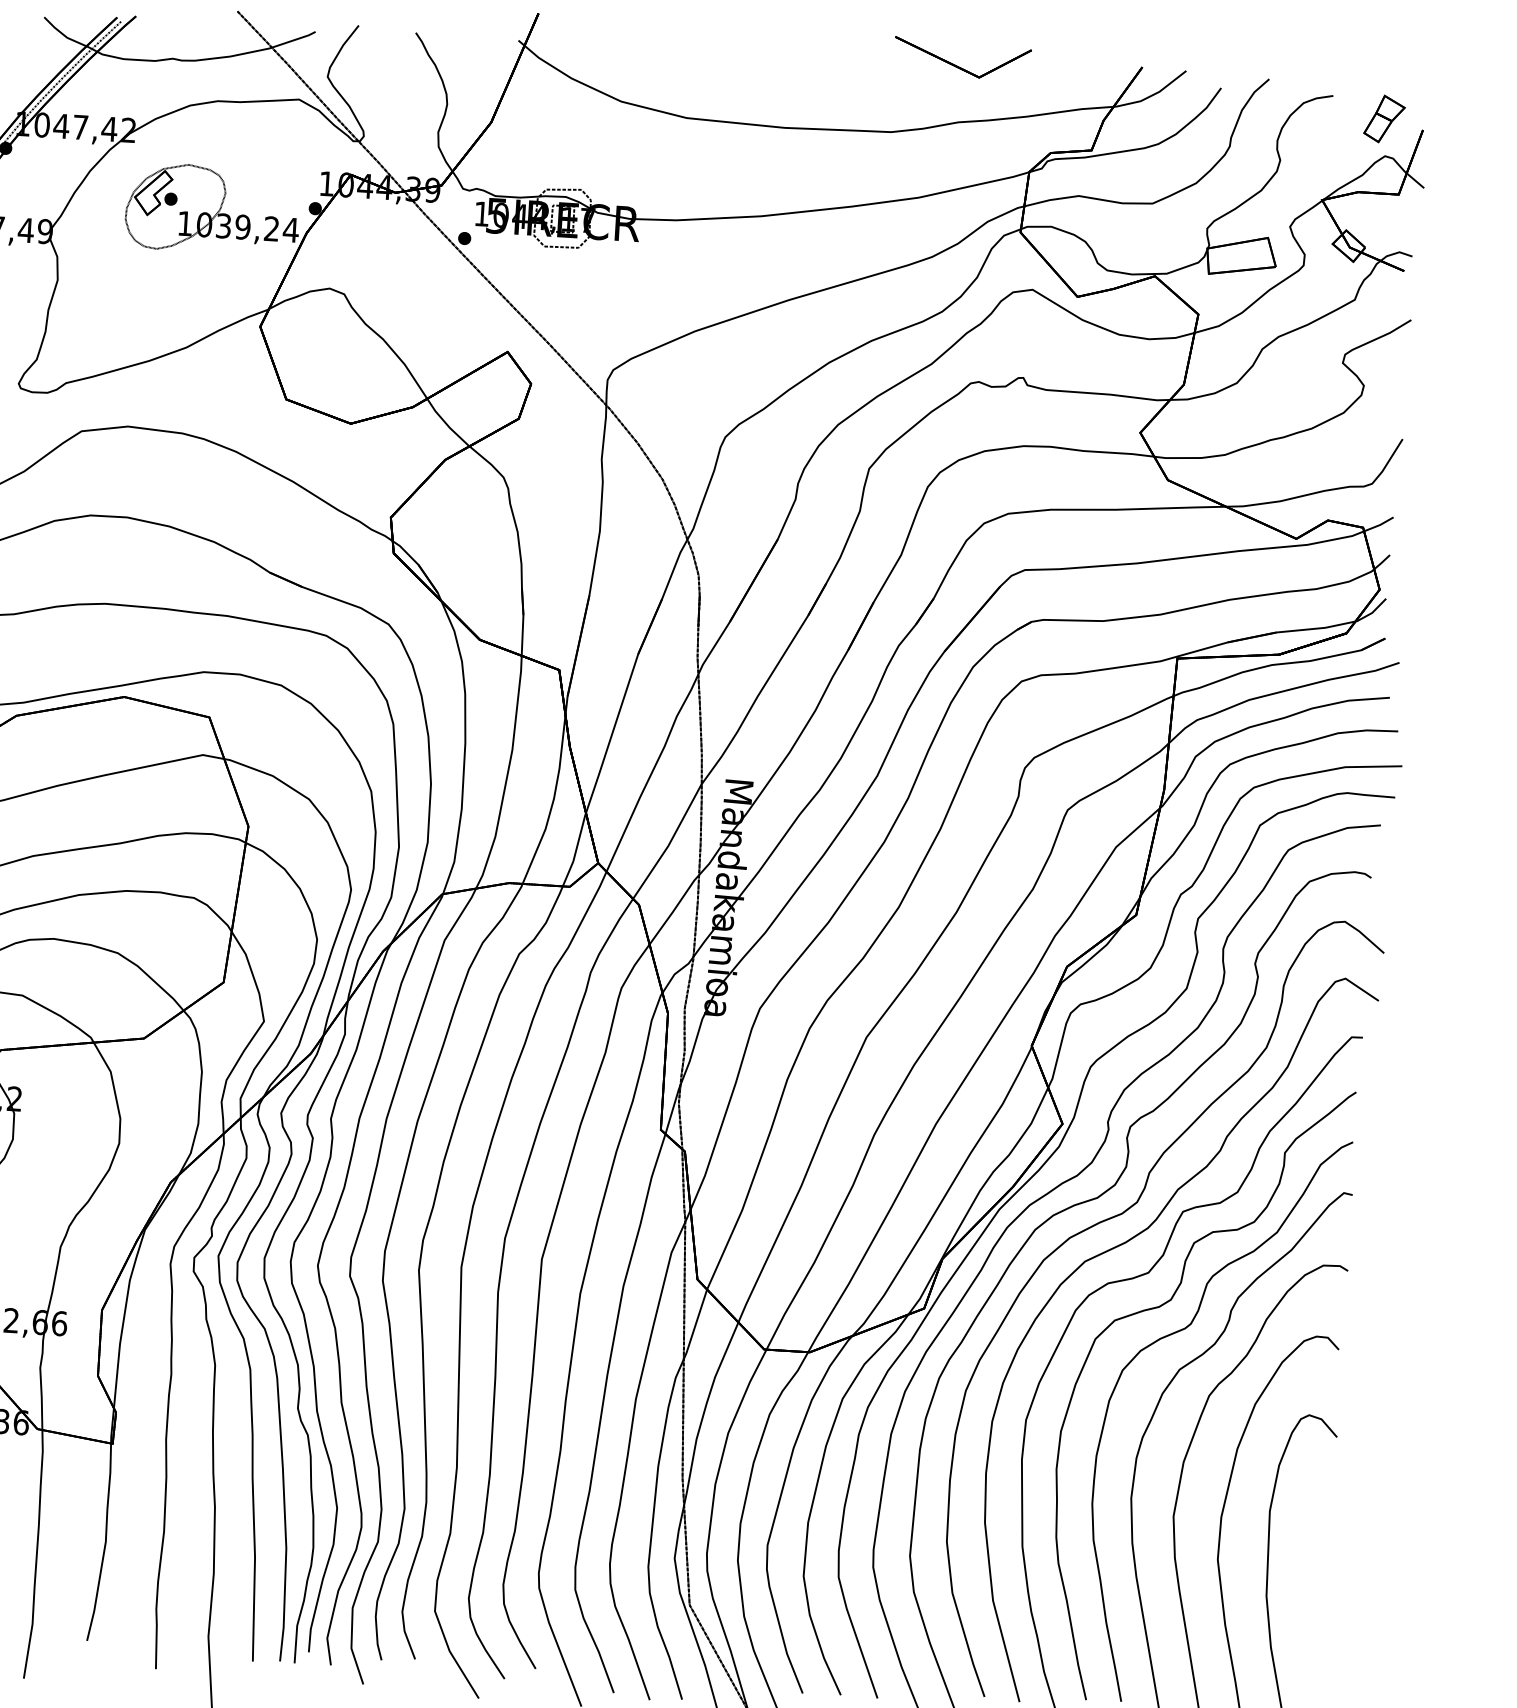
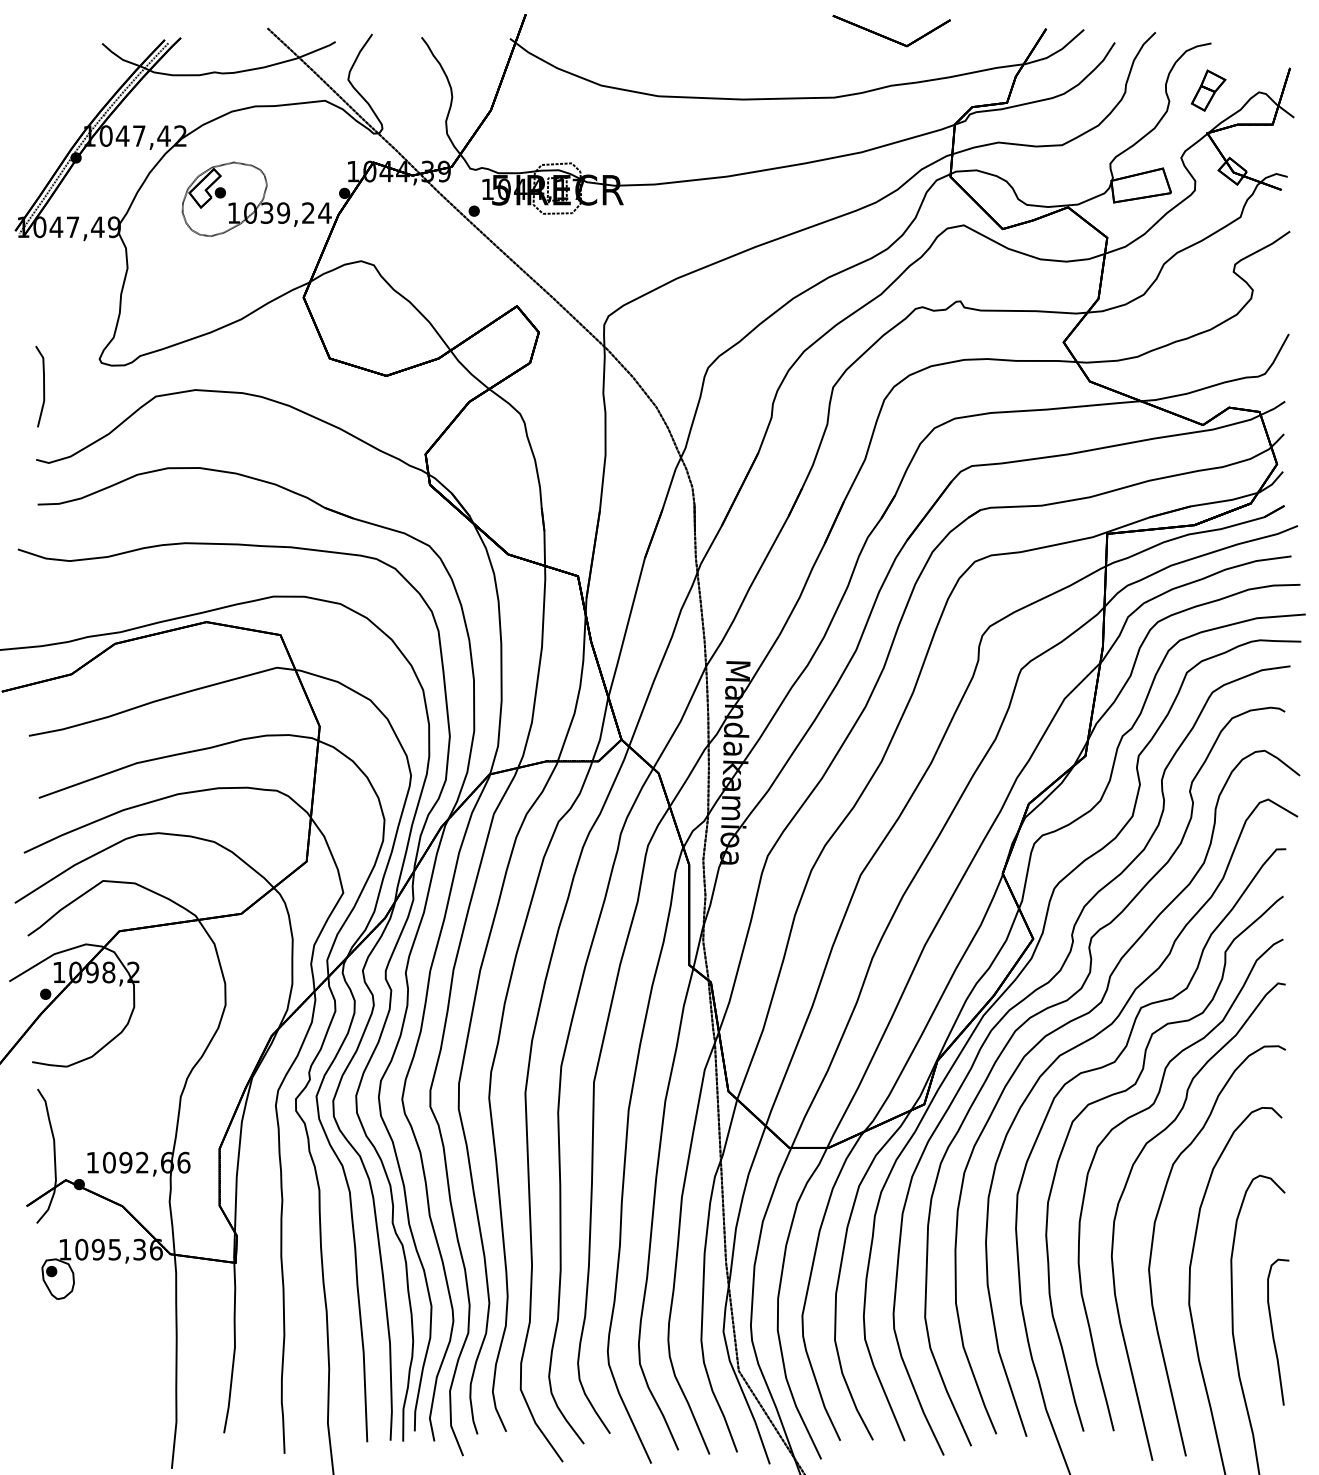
part: (1384, 118) -> (1208, 90), moved
part: (1319, 1597) -> (1278, 1331), added

